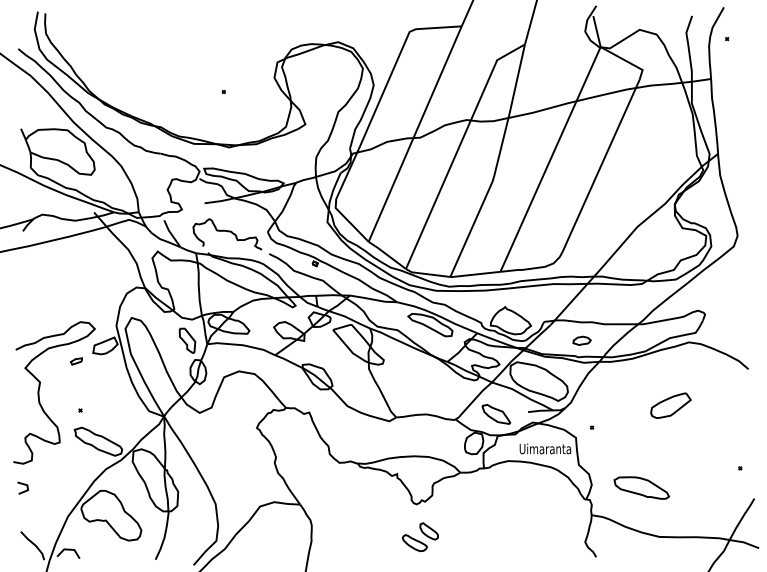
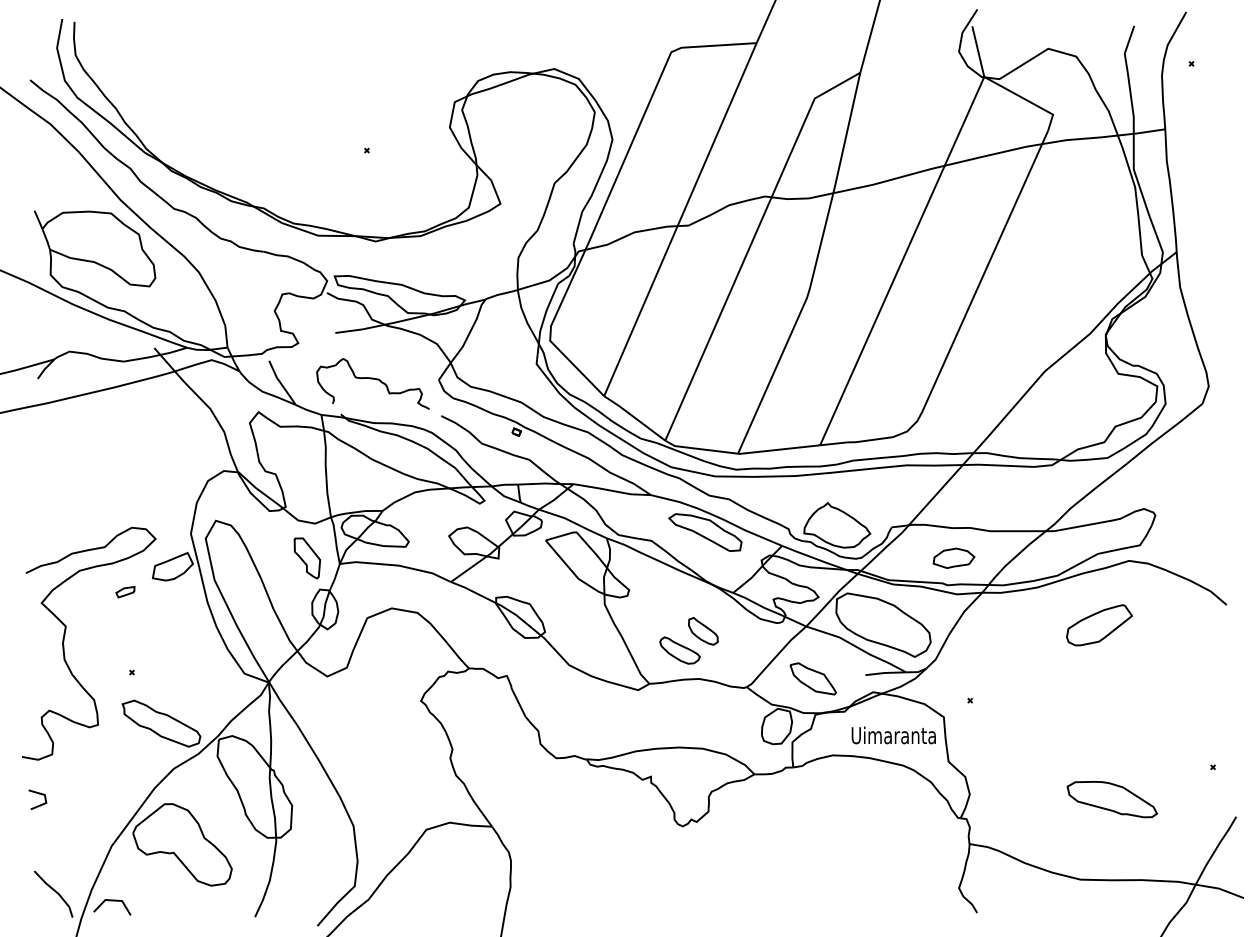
part: (581, 340) -> (952, 557), size x1.43
part: (670, 405) -> (1098, 624), moved
part: (641, 487) -> (1111, 798), moved
part: (420, 536) -> (689, 639), moved

